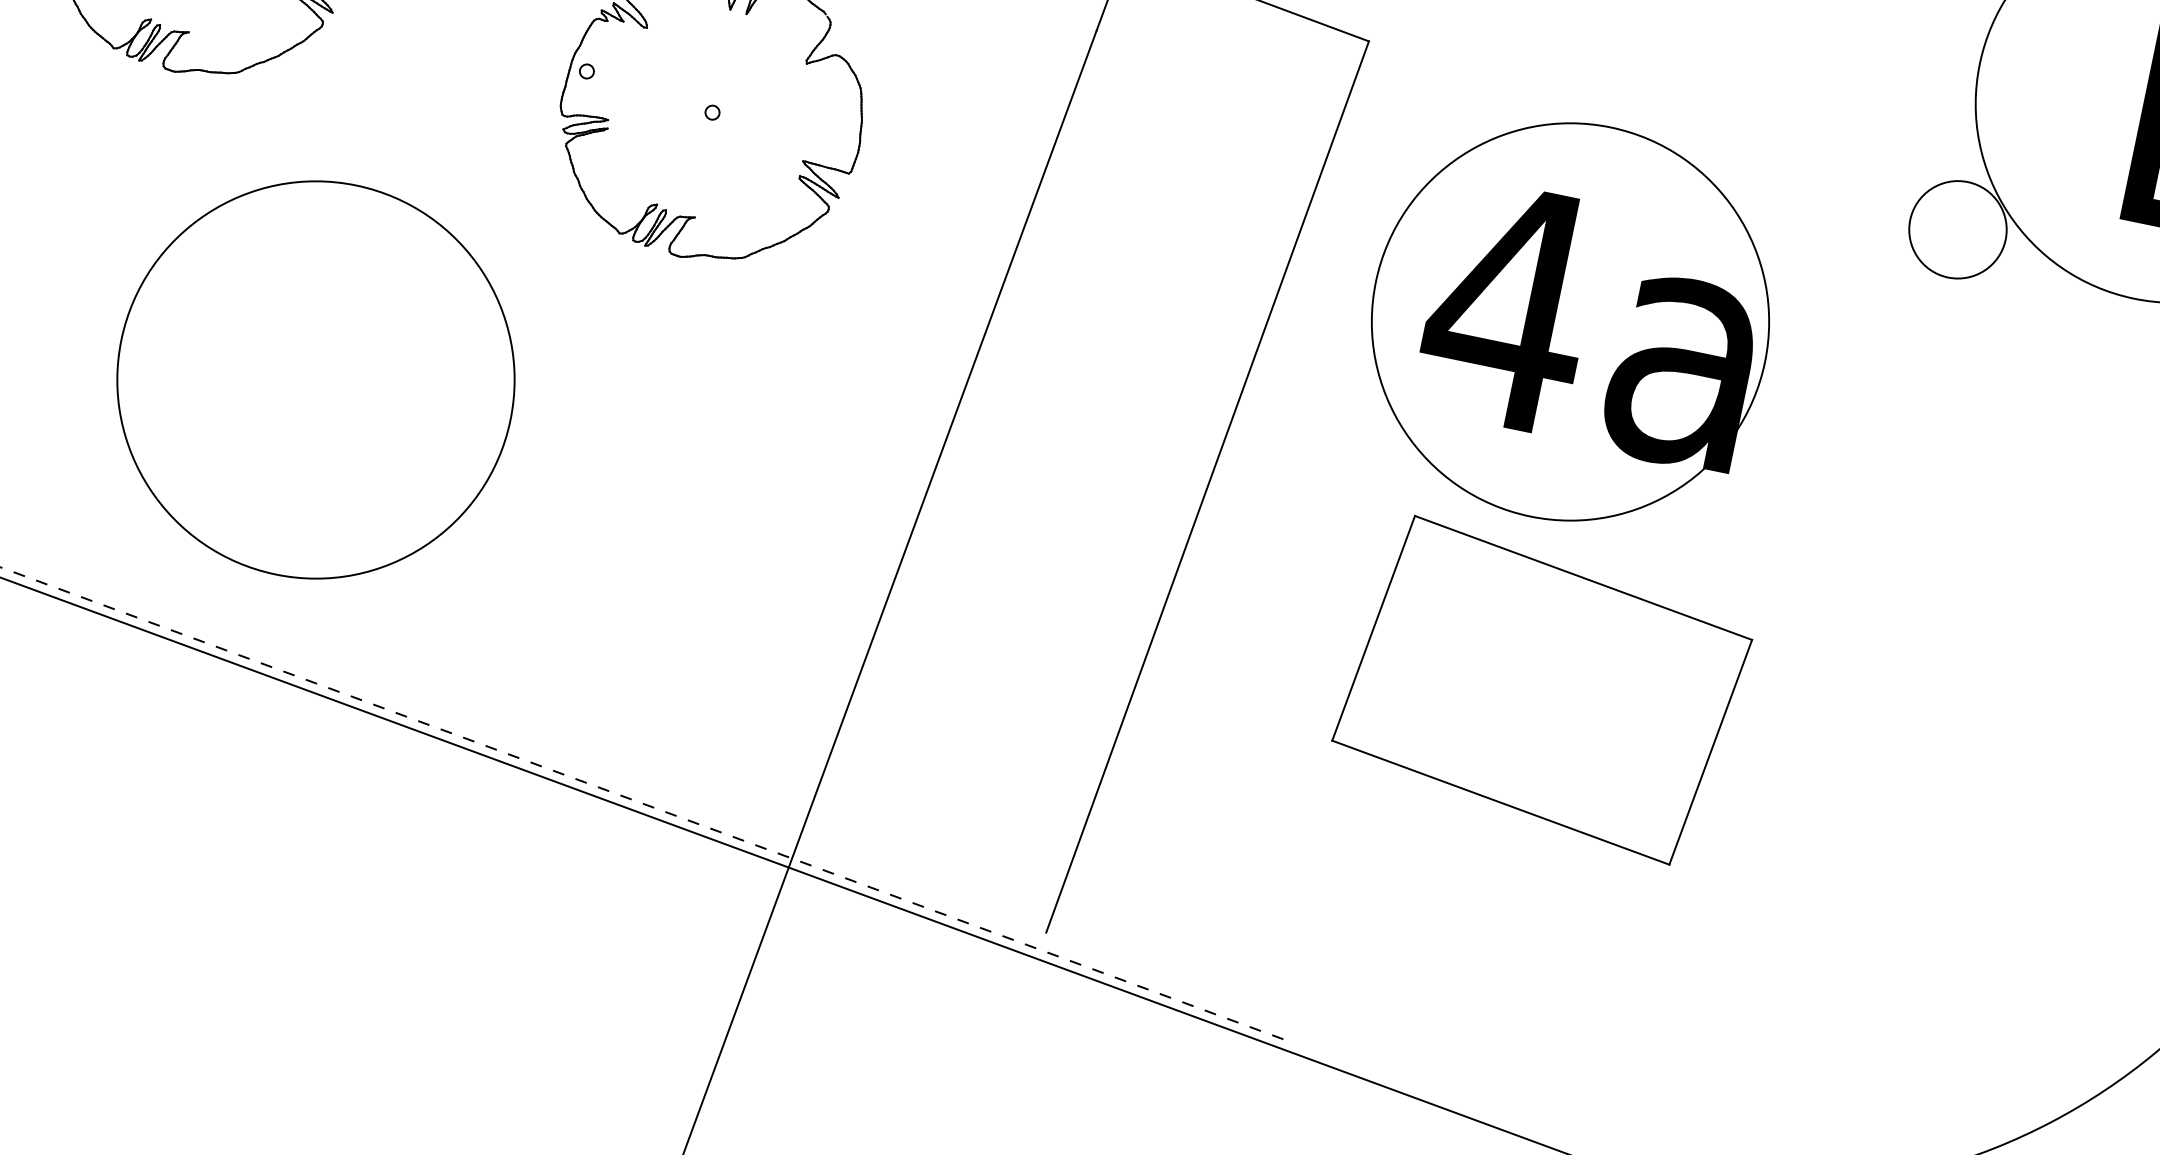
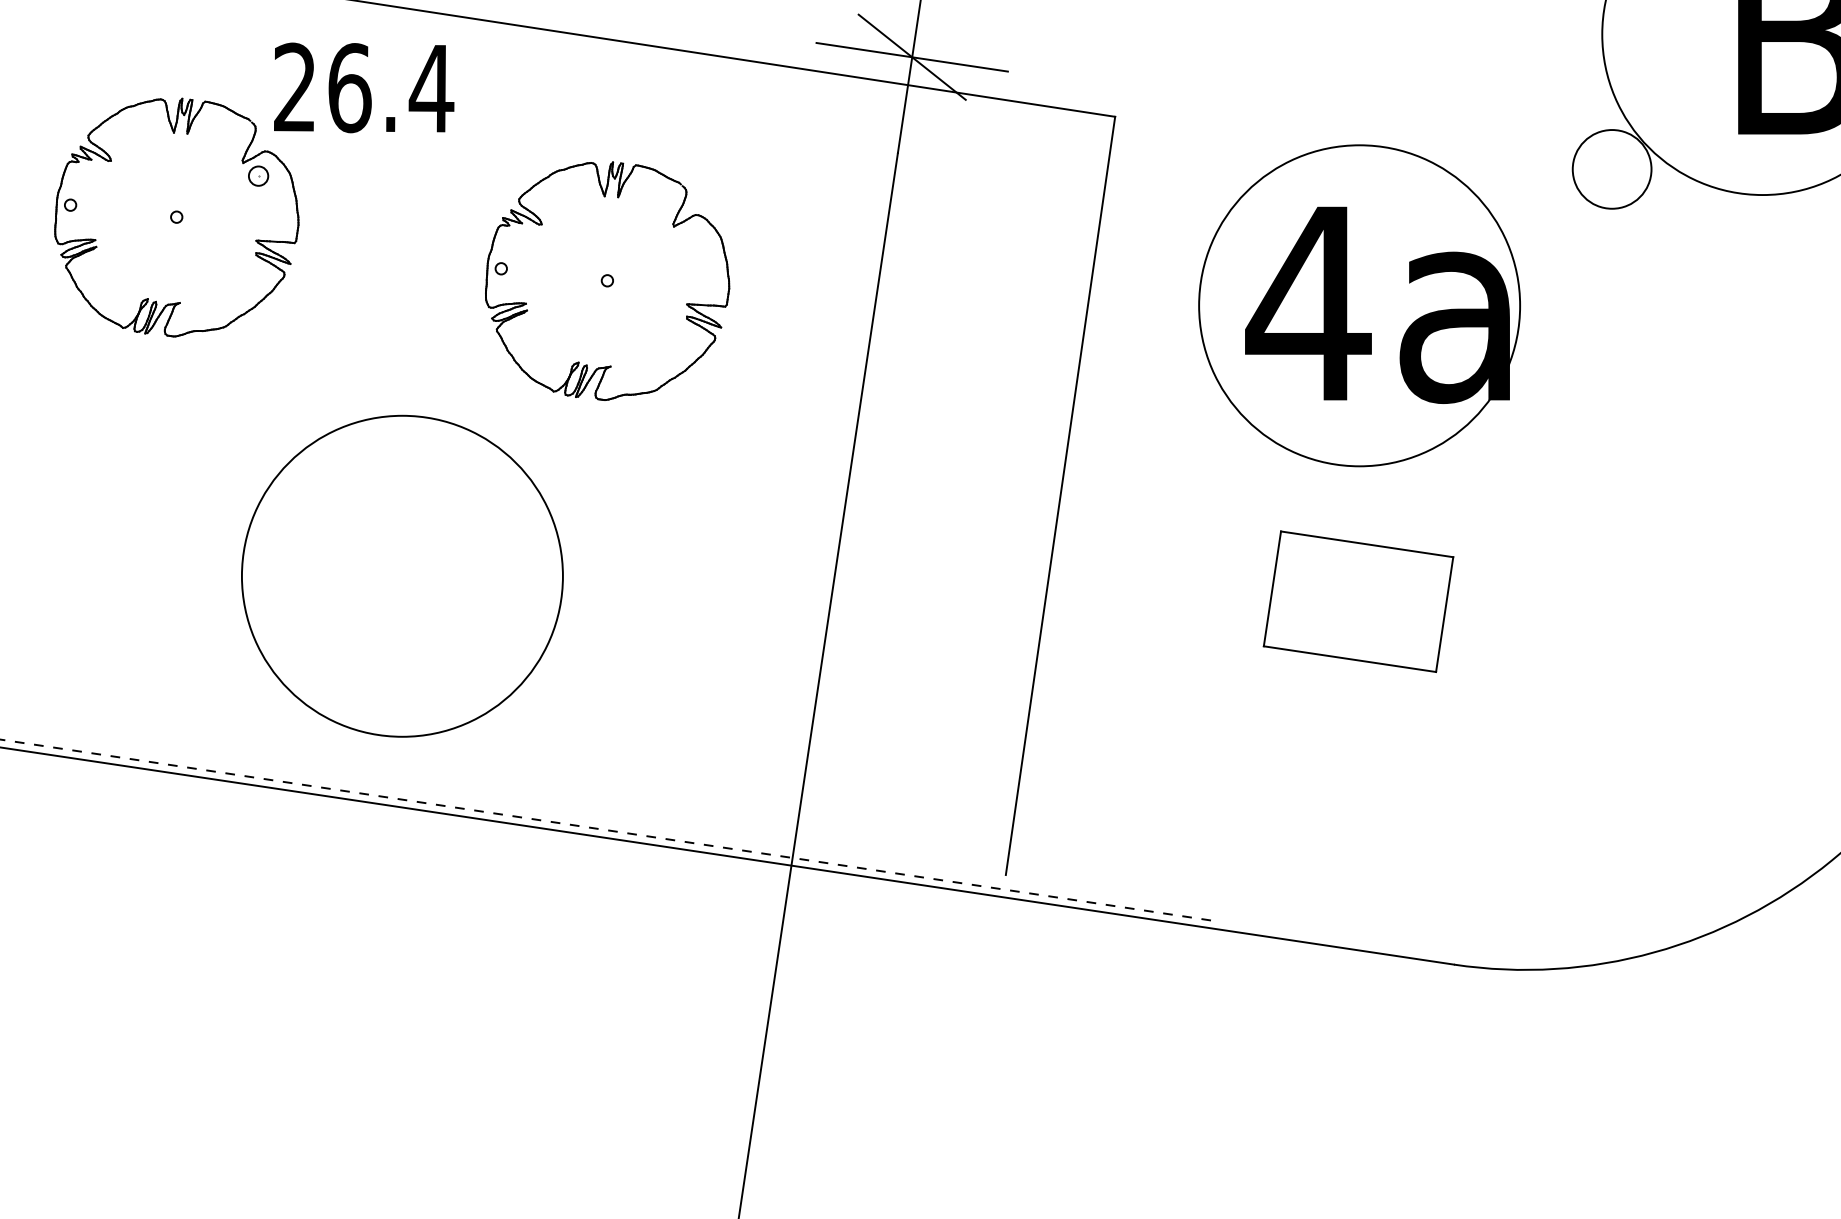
part: (1570, 321) -> (1359, 305), moved
circle: (316, 379) -> (402, 575), moved
part: (1542, 689) -> (1358, 601), size x0.6

